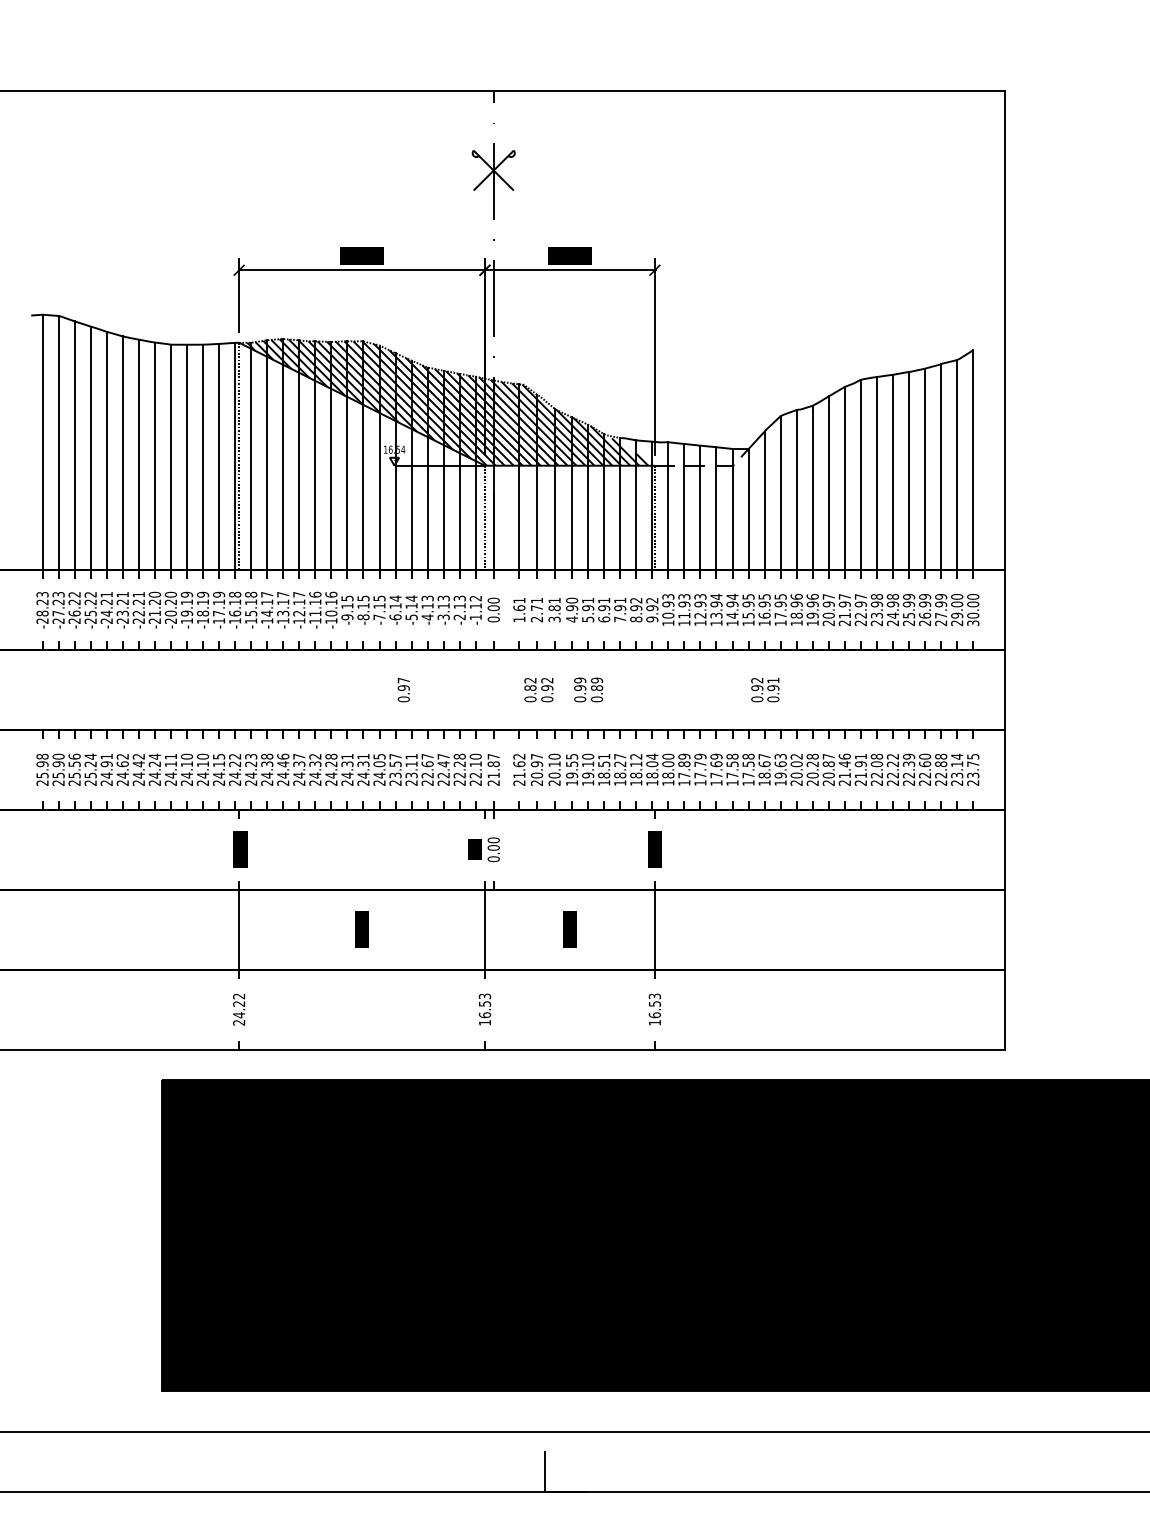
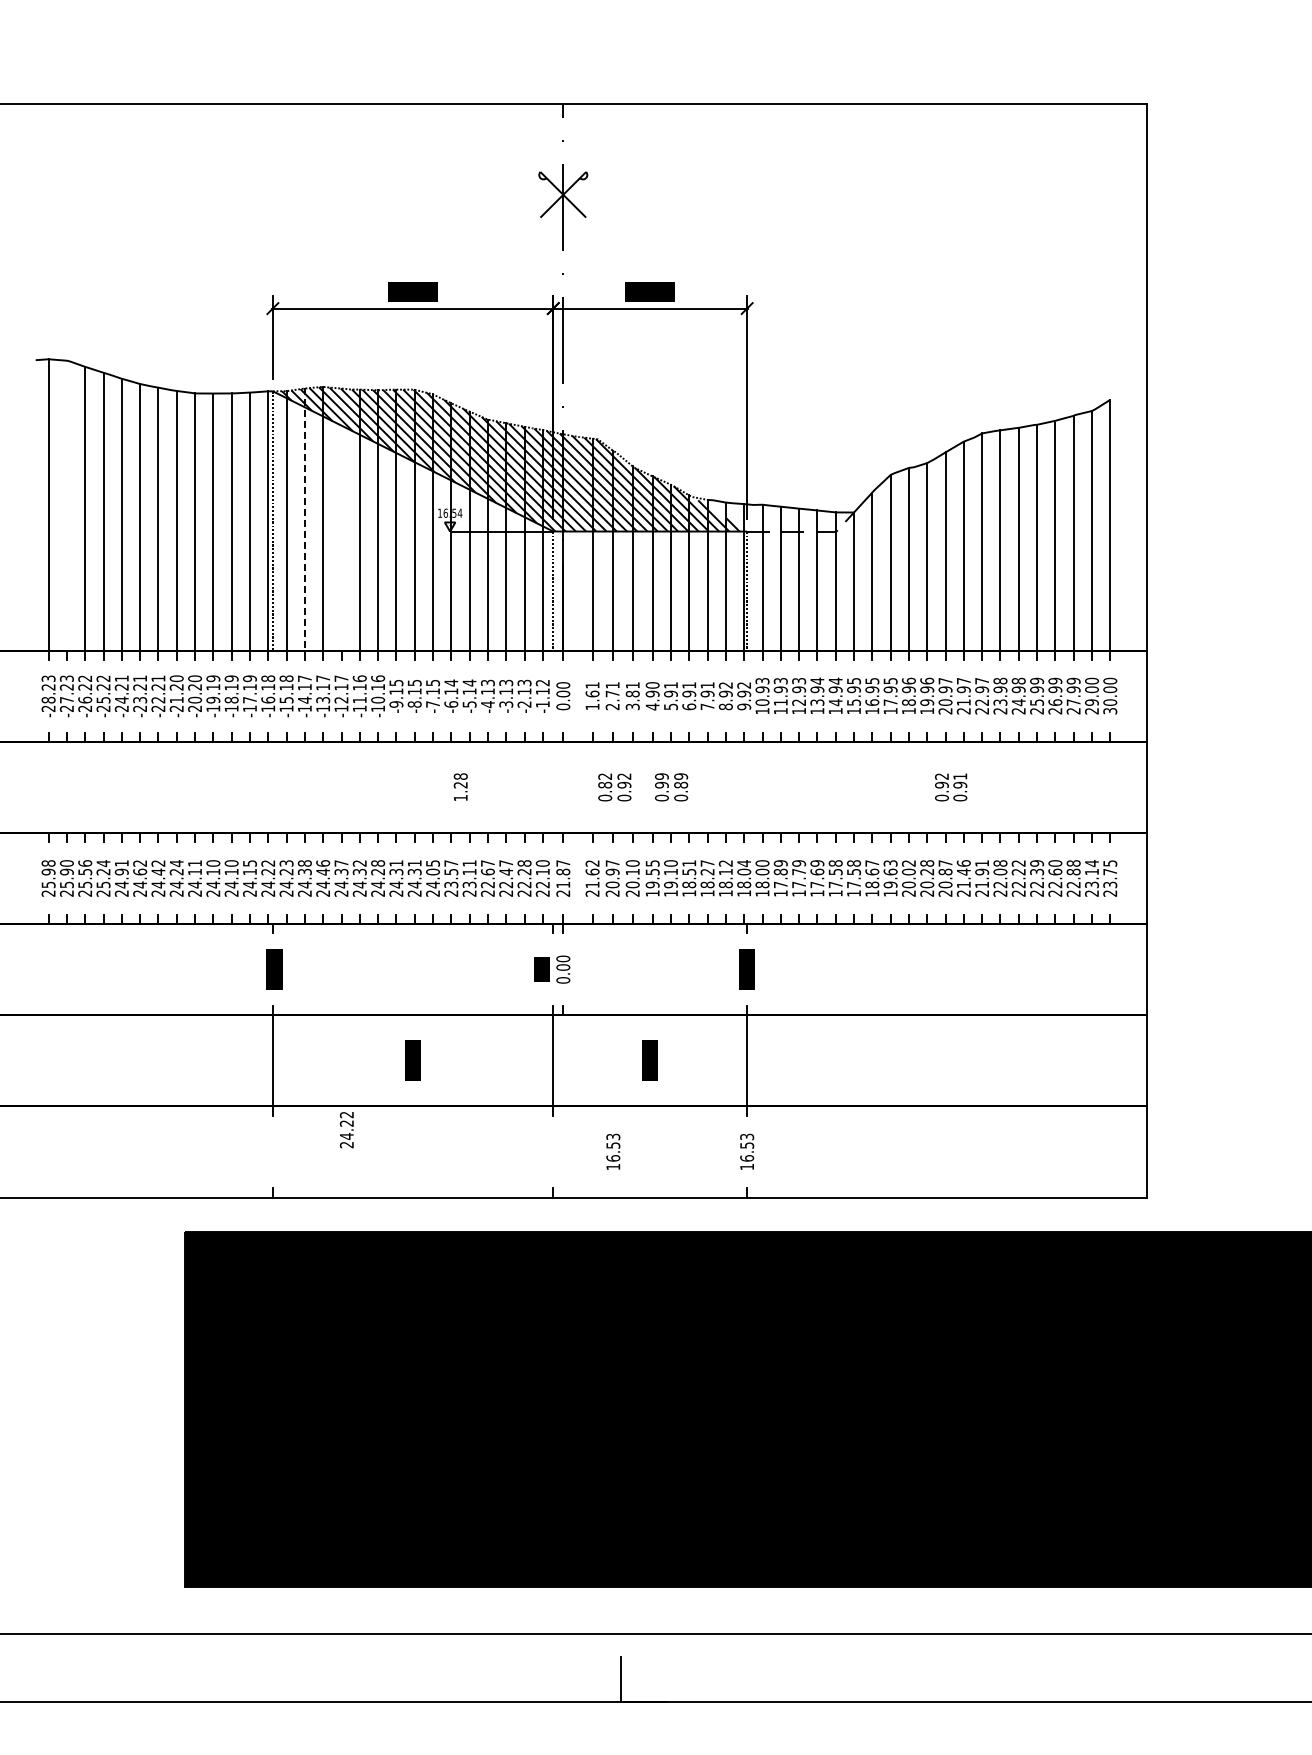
line: (58, 442) -> (66, 505), removed
line: (299, 455) -> (341, 519), removed
line: (266, 456) -> (304, 520), solid -> dashed
text: (403, 690) -> (460, 787), 0.97 -> 1.28
text: (765, 690) -> (951, 787), moved
text: (485, 1009) -> (613, 1151), moved
text: (238, 1010) -> (346, 1130), moved

